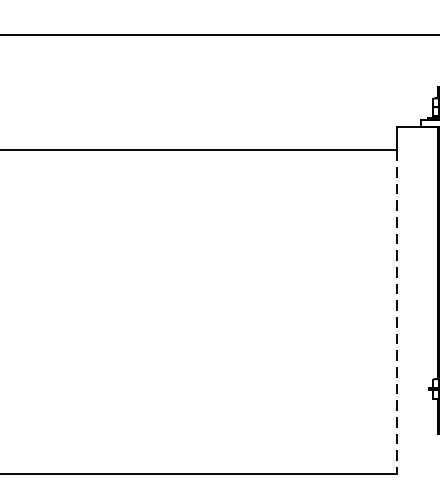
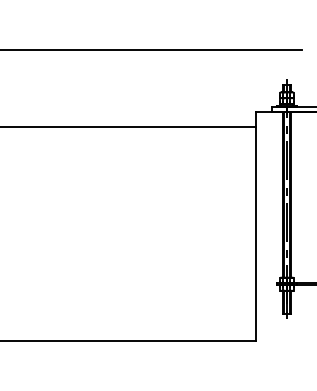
line: (397, 312) -> (256, 233), dashed -> solid

